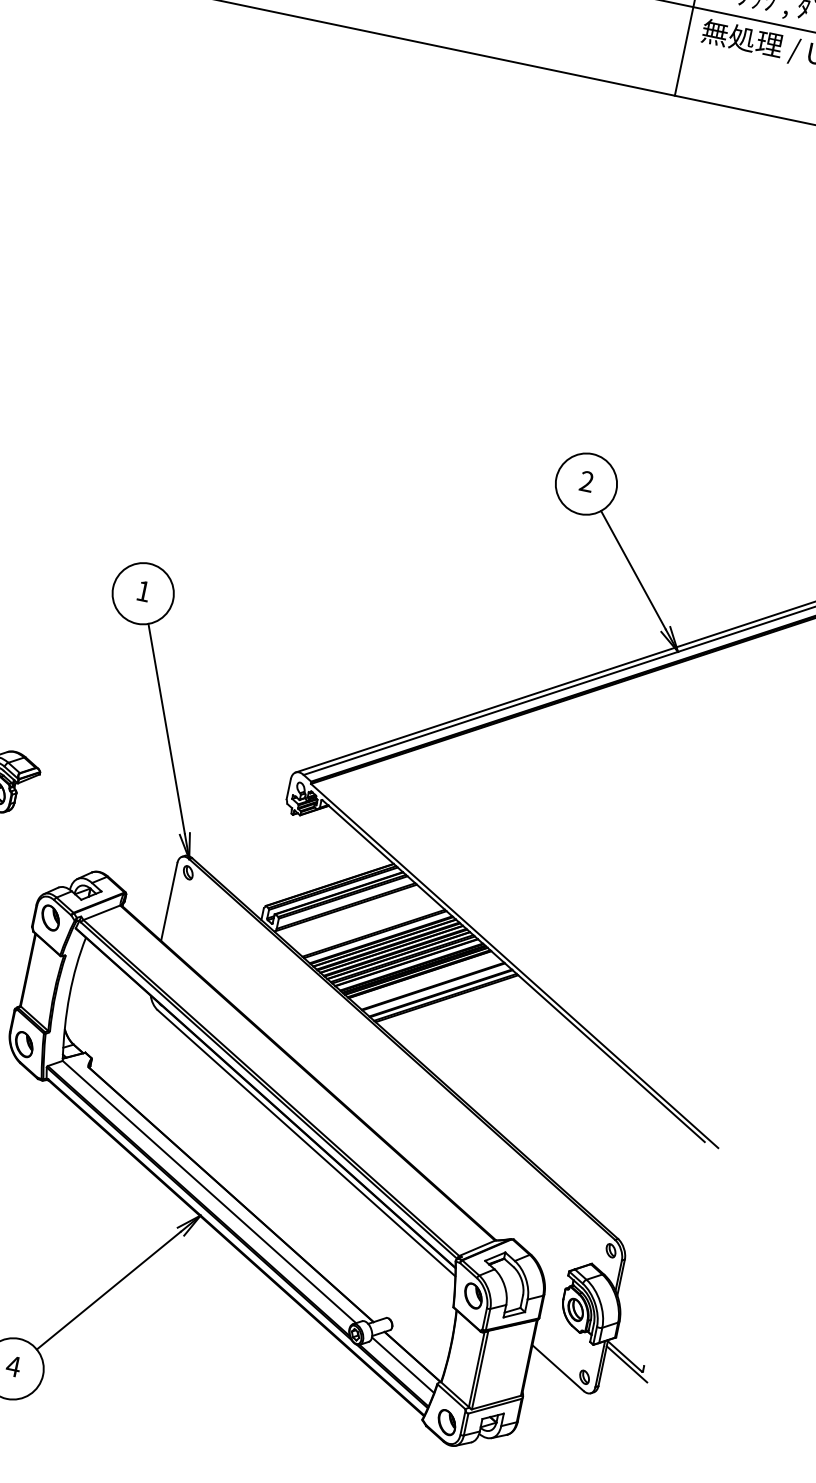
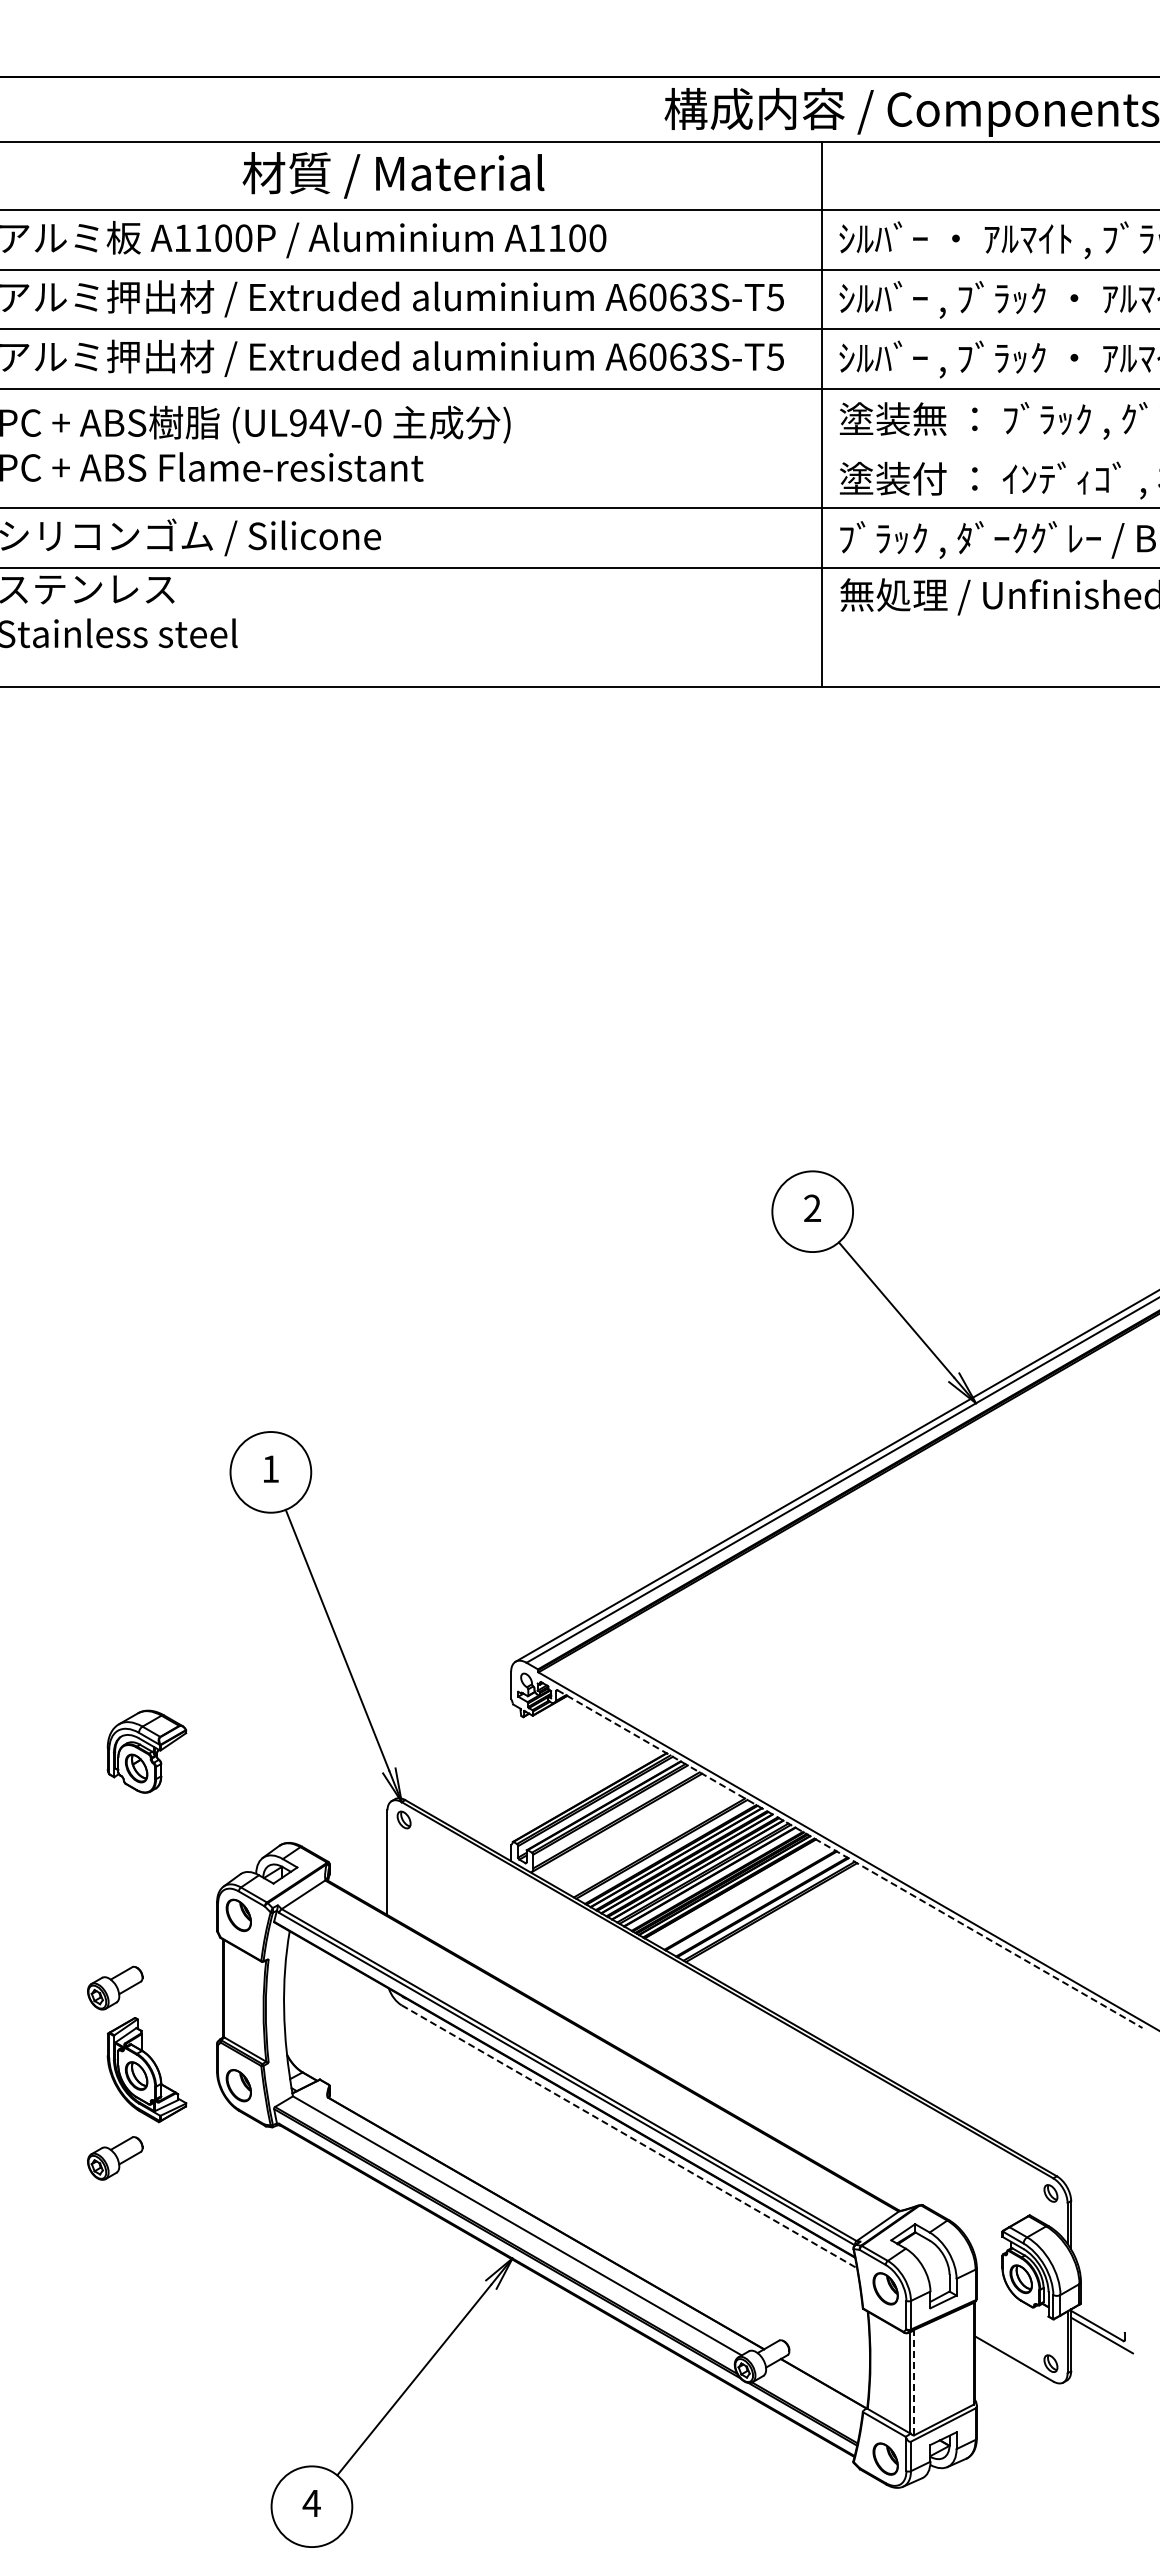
line: (513, 971) -> (850, 1859), solid -> dashed
line: (306, 1143) -> (629, 2136), solid -> dashed
line: (403, 1364) -> (813, 2396), removed
line: (480, 1370) -> (914, 2382), solid -> dashed

